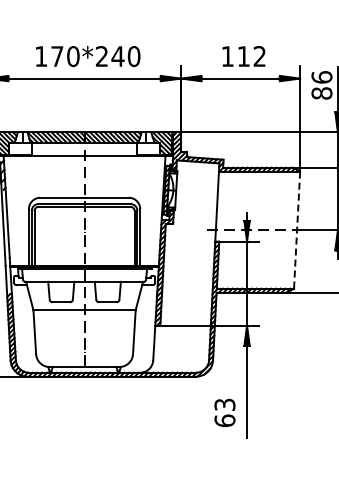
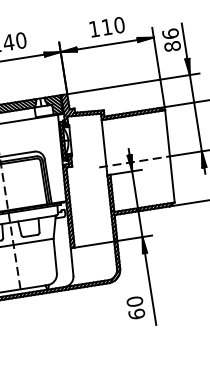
text: (259, 56) -> (119, 25), 112 -> 110
line: (297, 230) -> (170, 156), dashed -> solid
text: (224, 404) -> (134, 301), 63 -> 60

